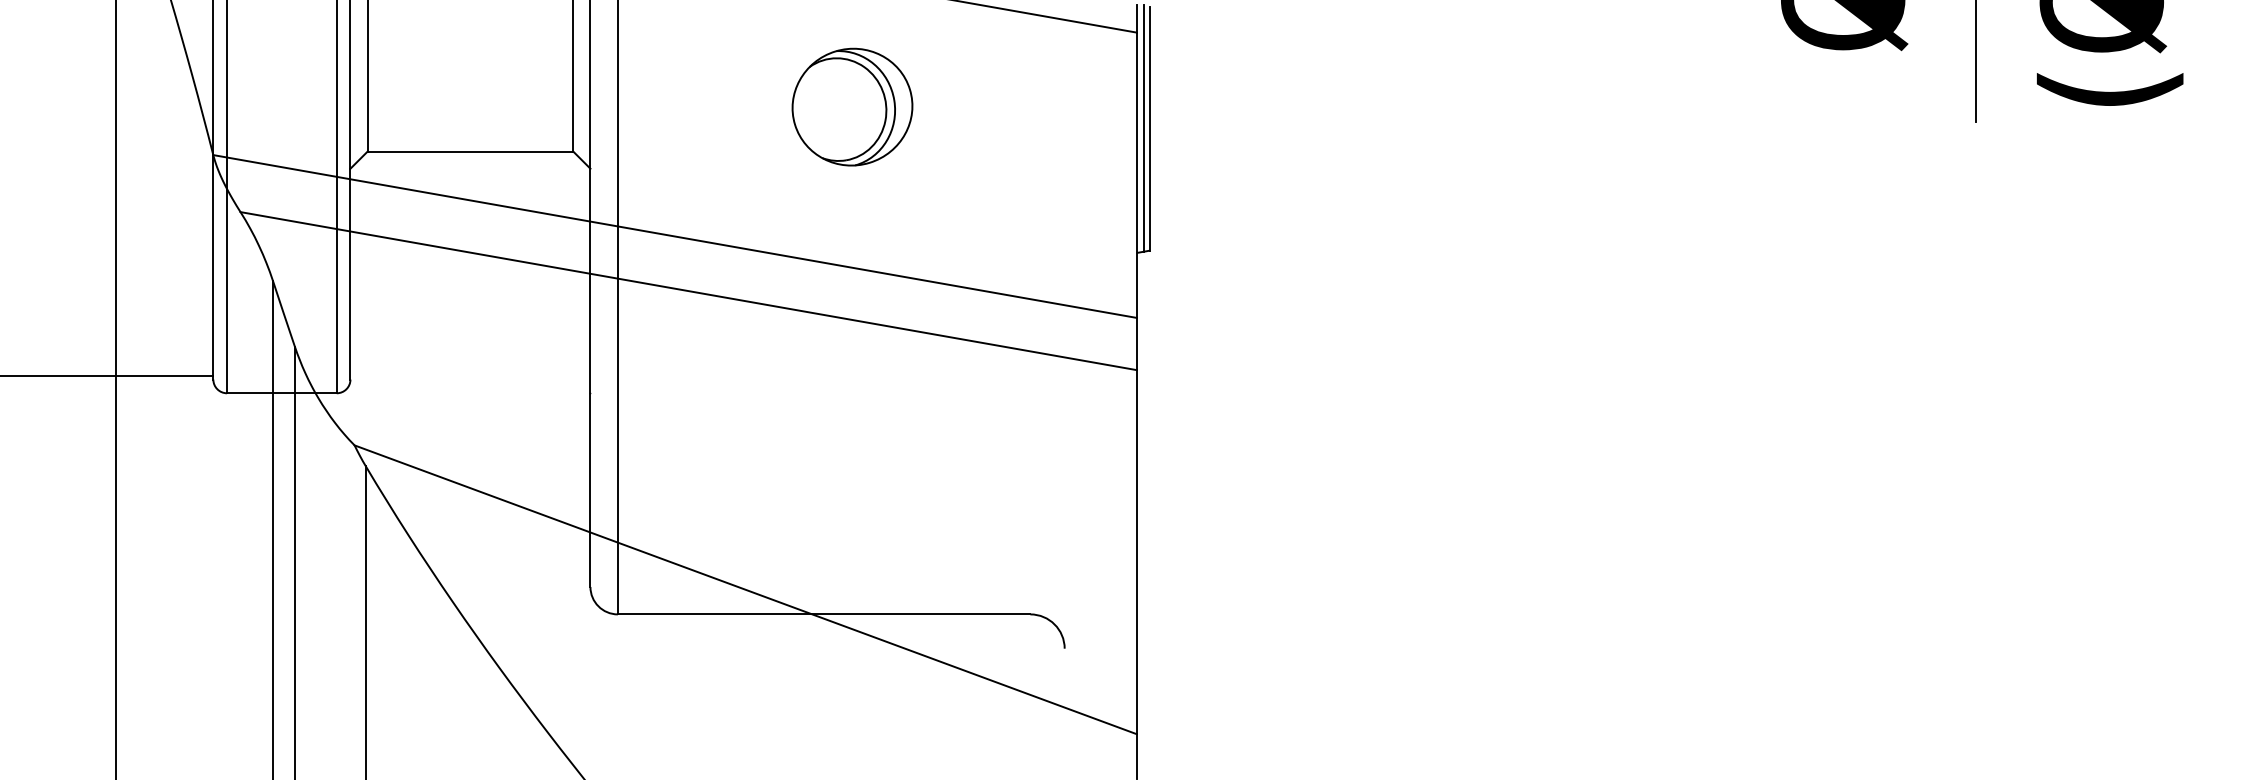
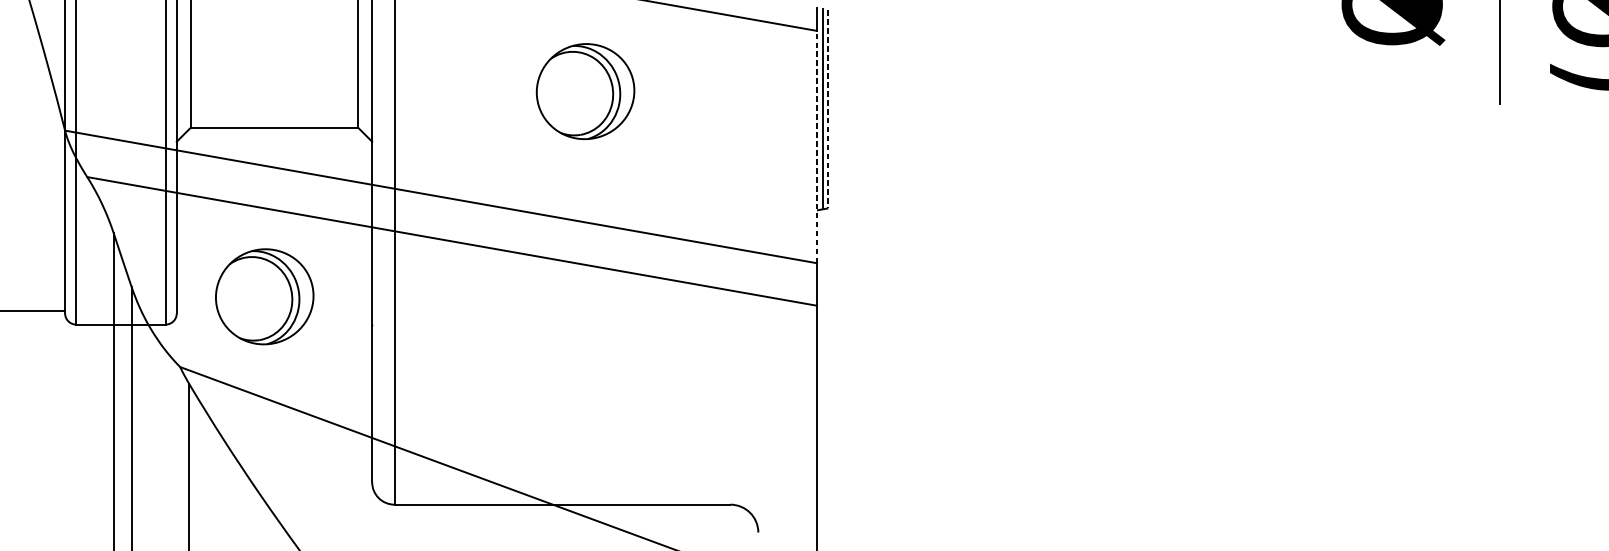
line: (1150, 128) -> (828, 108), solid -> dashed
line: (1136, 175) -> (816, 147), solid -> dashed
part: (458, 358) -> (264, 296), added

